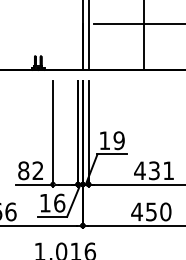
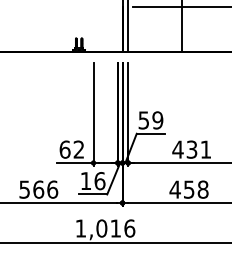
text: (104, 140) -> (143, 120), 19 -> 59
text: (23, 170) -> (64, 149), 82 -> 62
text: (165, 211) -> (202, 189), 450 -> 458

